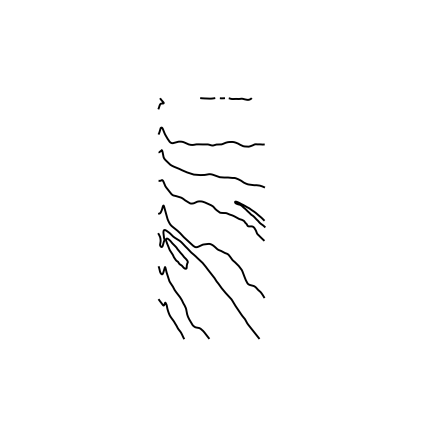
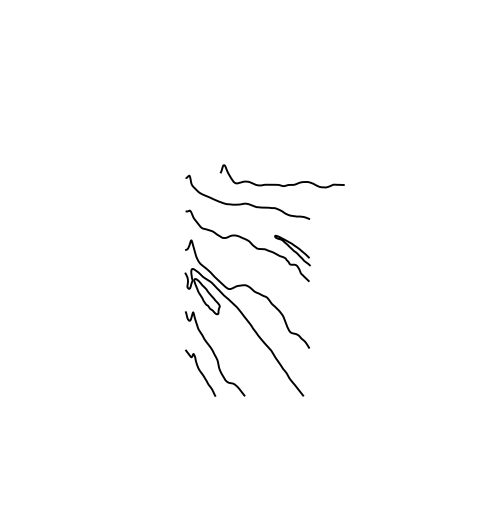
part: (226, 98) -> (264, 115), removed
curve: (161, 103) -> (188, 120), removed
curve: (210, 144) -> (281, 184), moved

